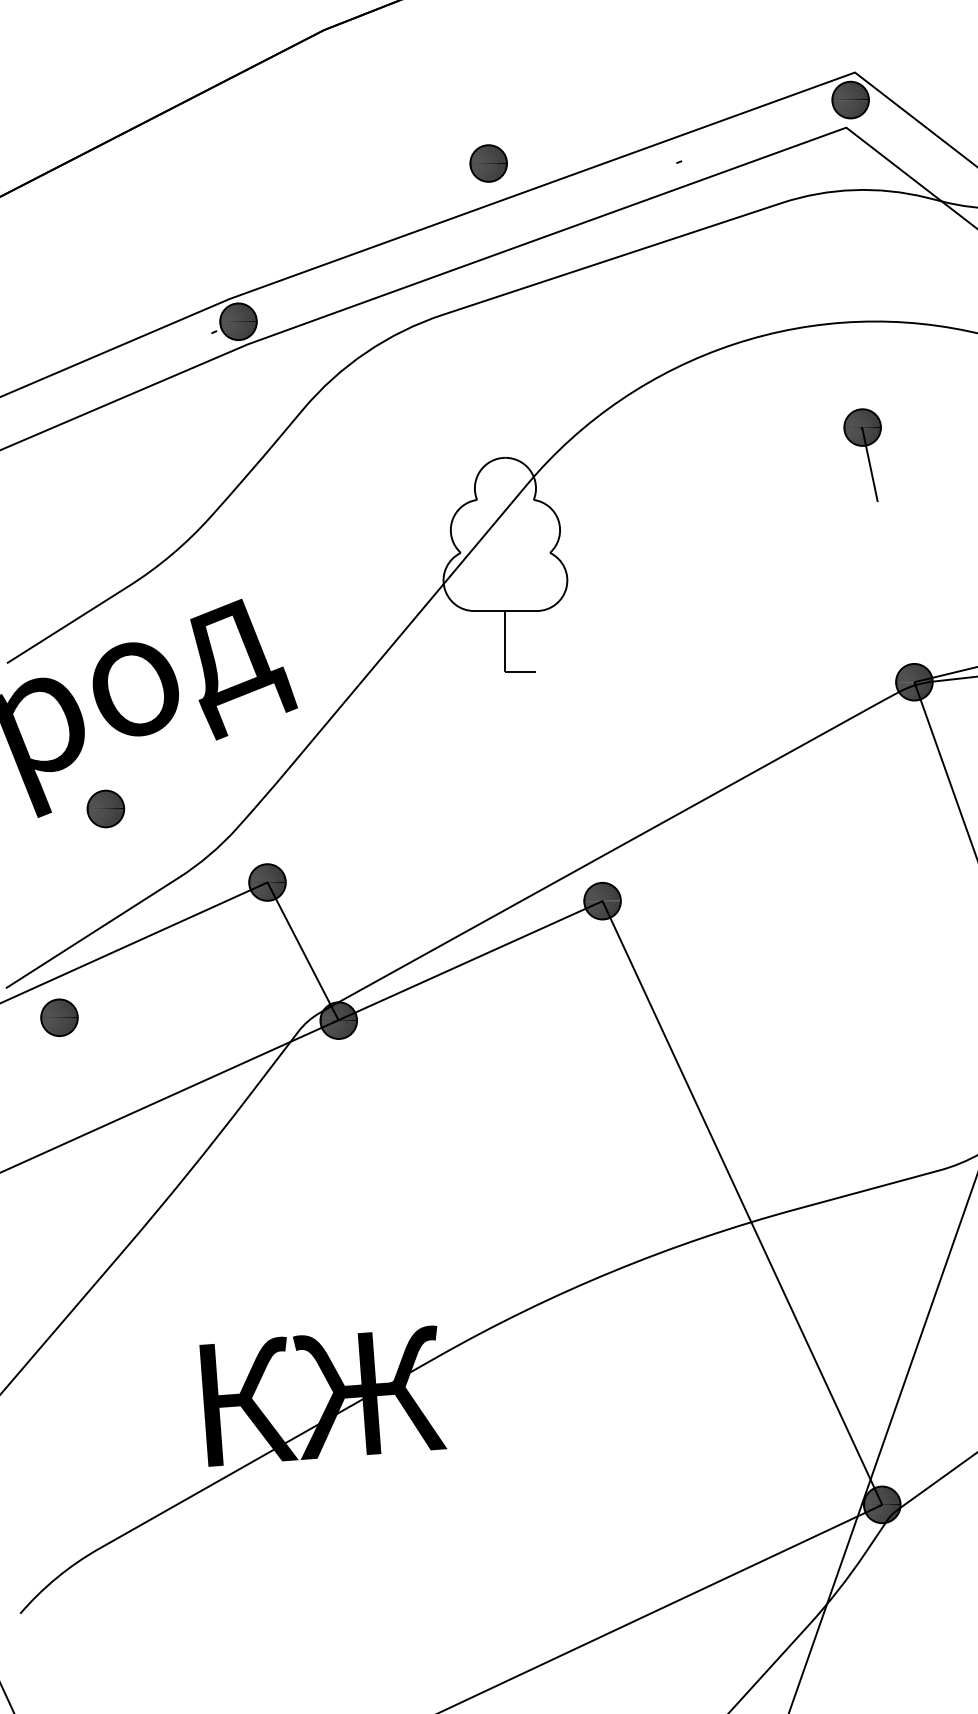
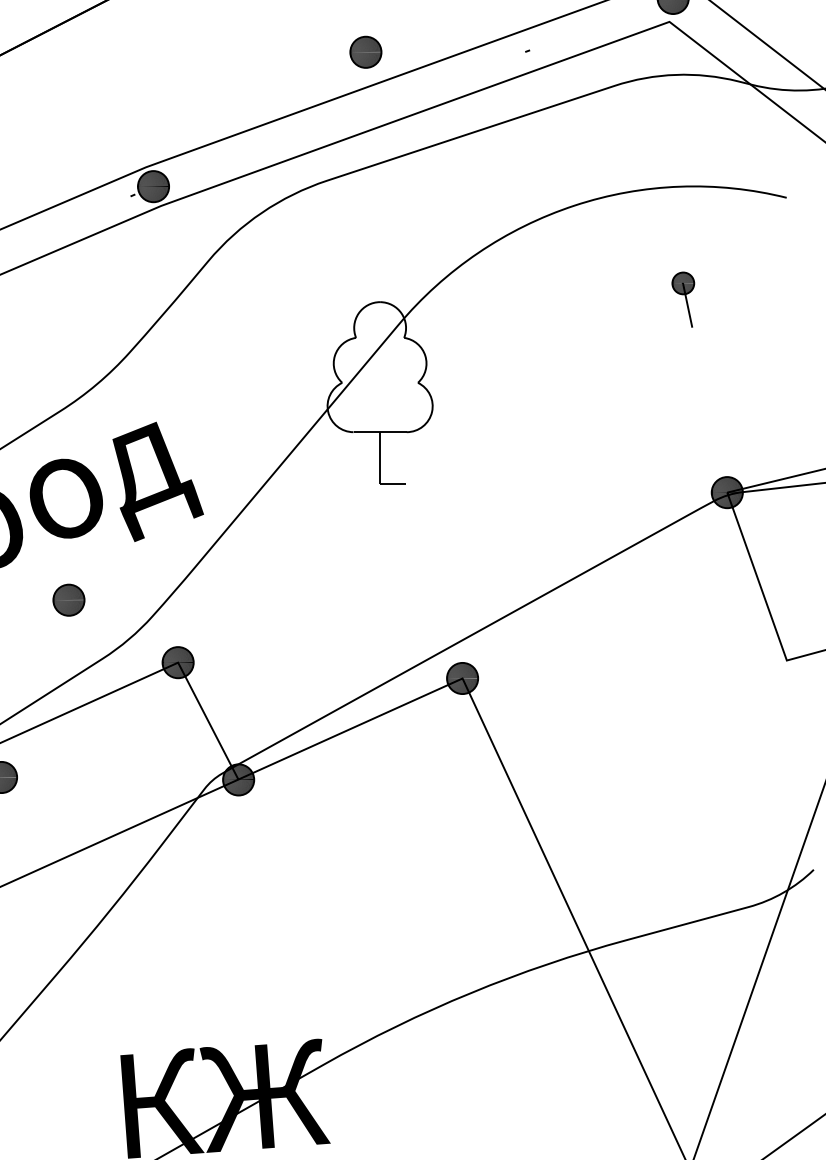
part: (862, 454) -> (683, 299), size x0.7
part: (105, 808) -> (68, 599), moved

